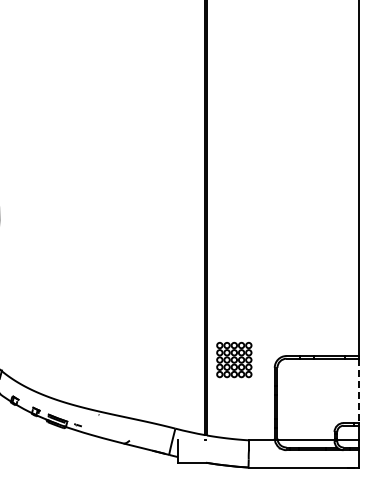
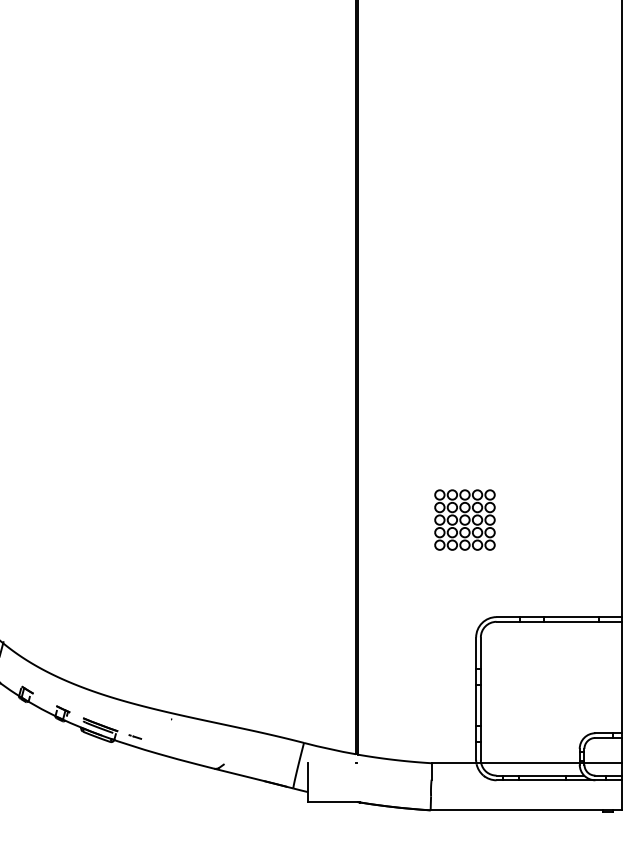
part: (234, 360) -> (465, 520), moved
line: (359, 391) -> (622, 678), dashed -> solid

